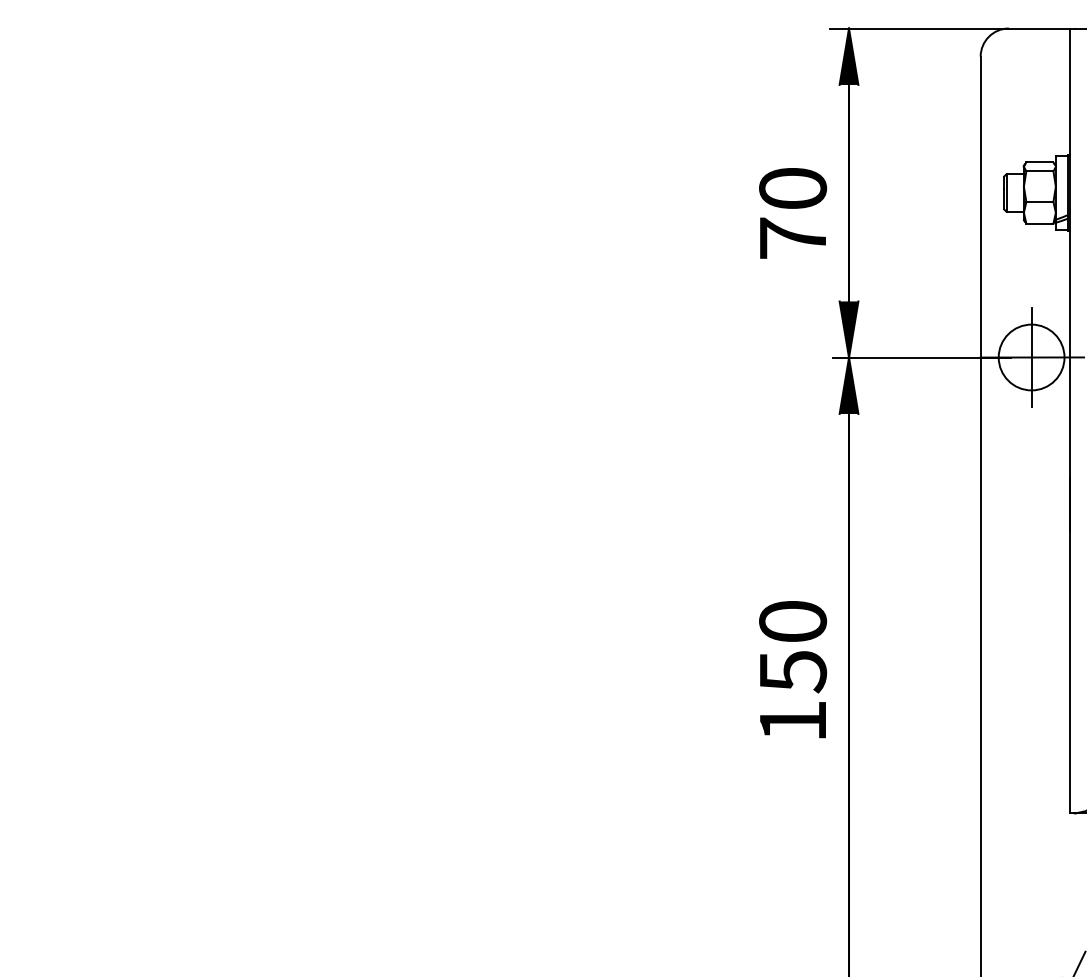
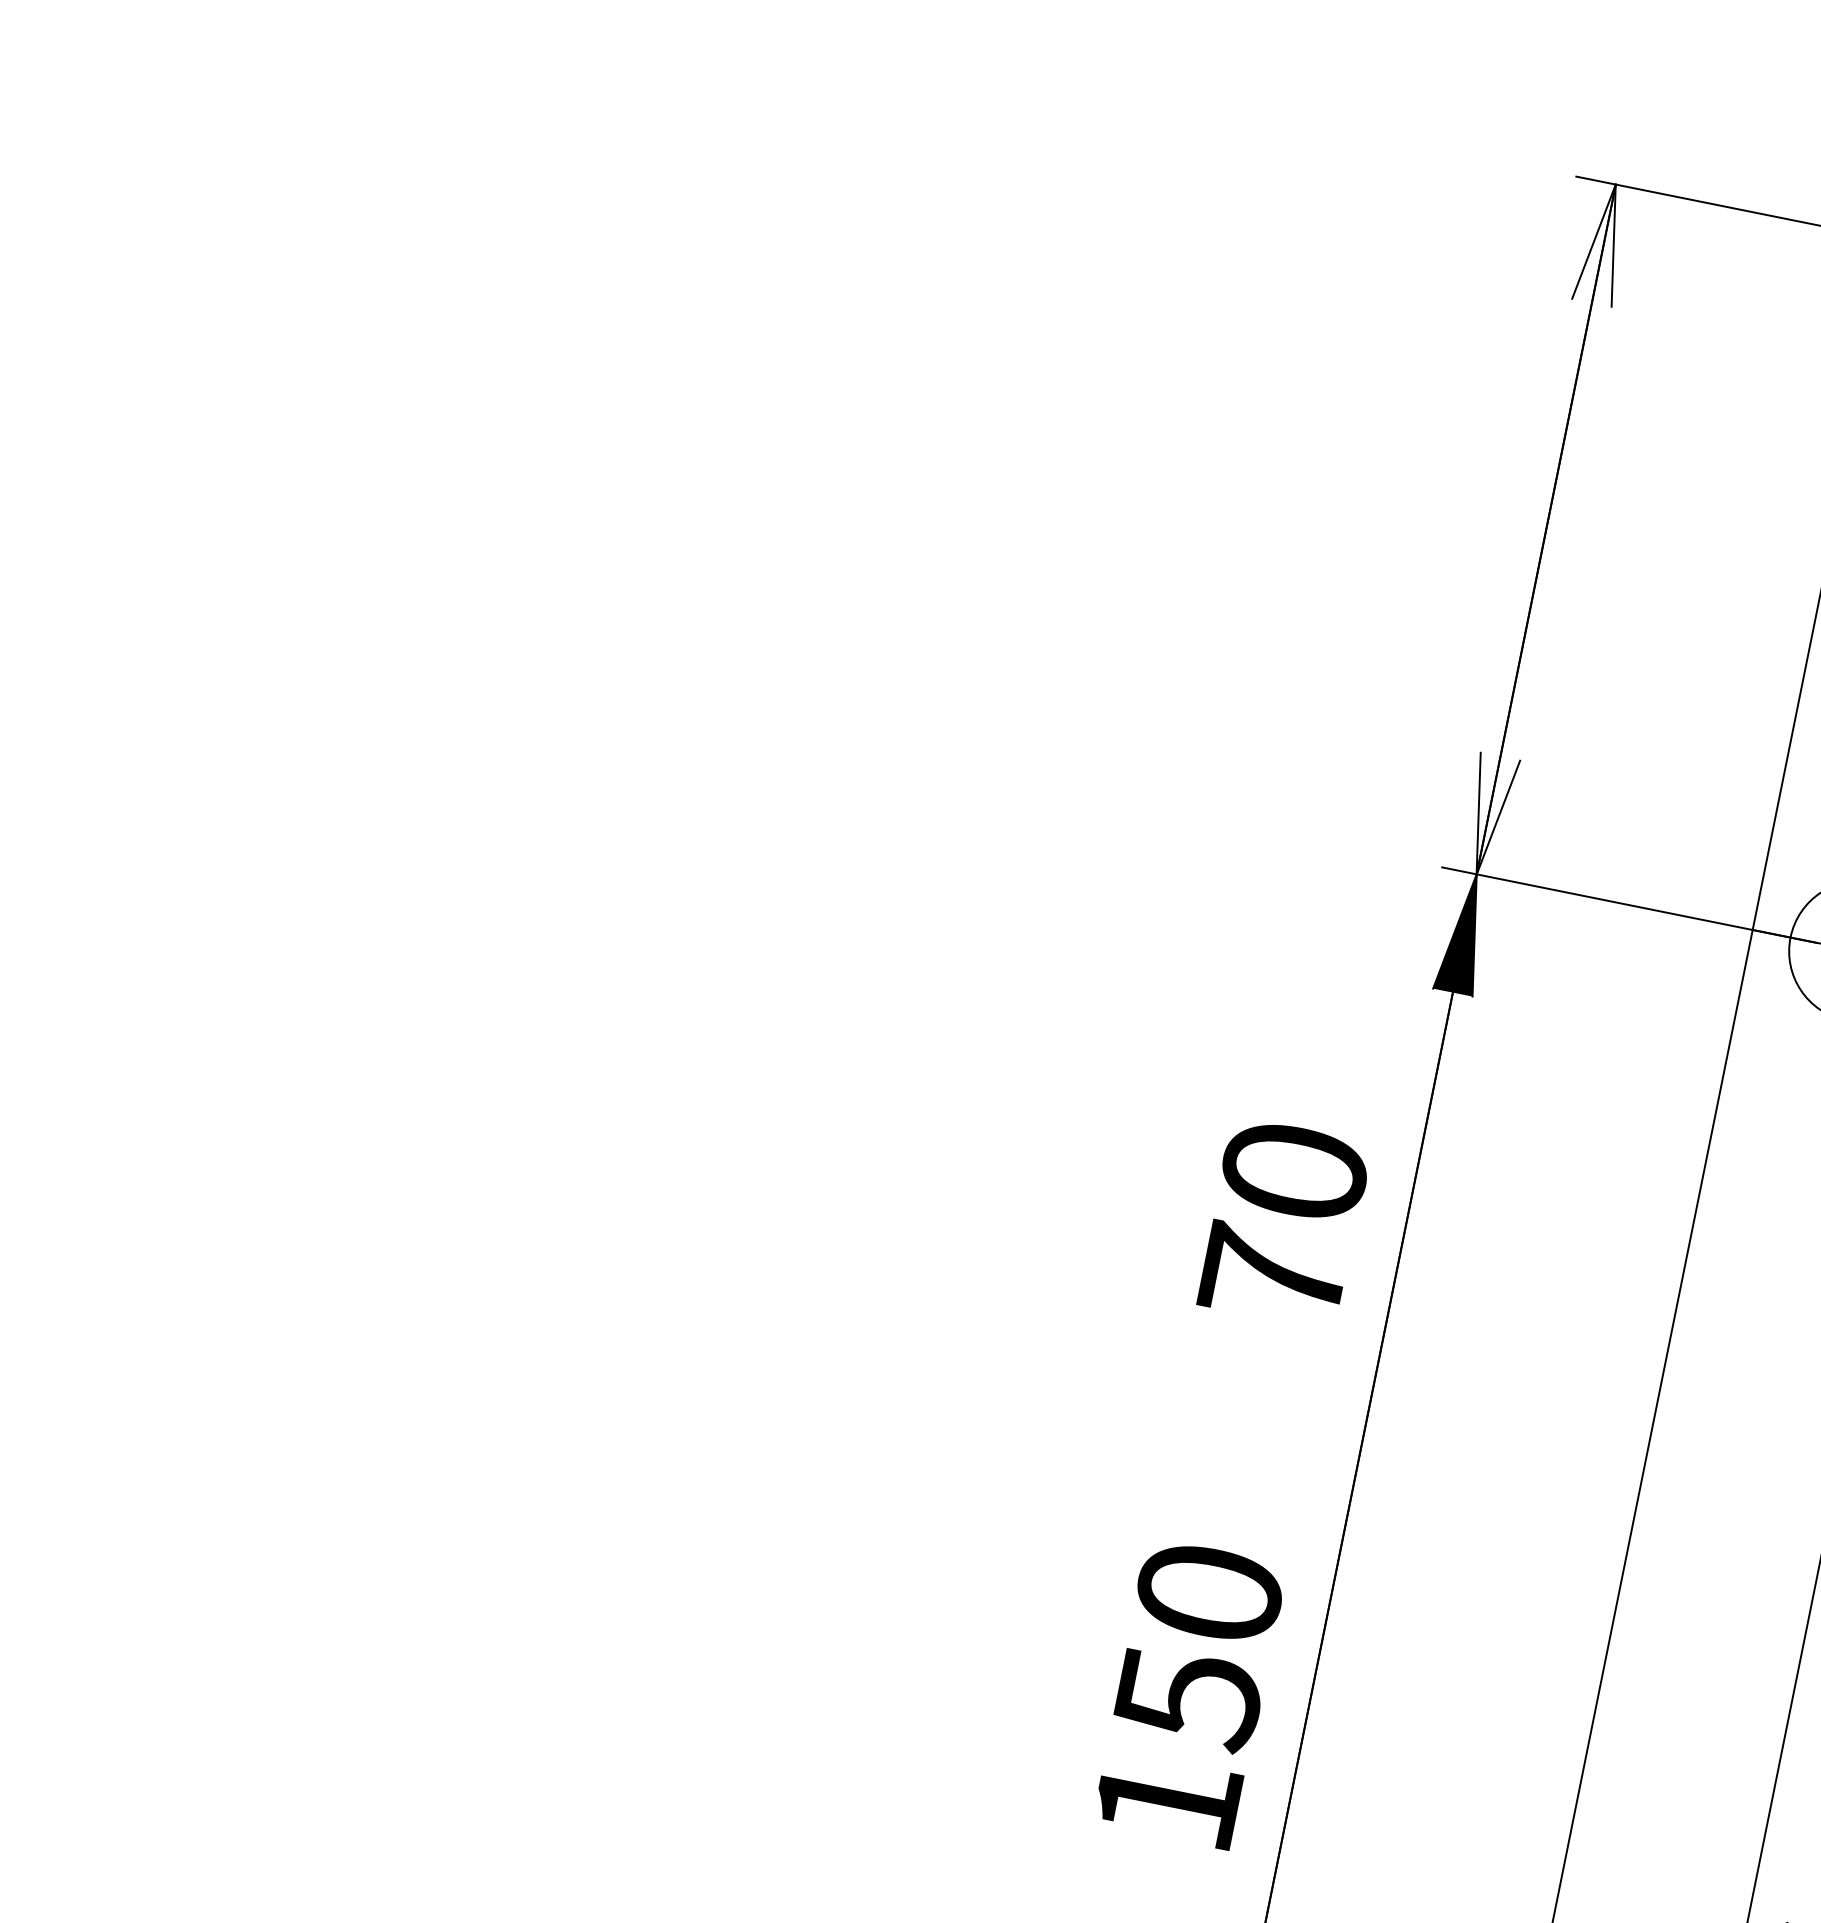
fill: (848, 56) -> (1602, 242), removed
text: (793, 213) -> (1285, 1223), moved
fill: (848, 329) -> (1487, 815), removed
text: (793, 669) -> (1190, 1693), moved

